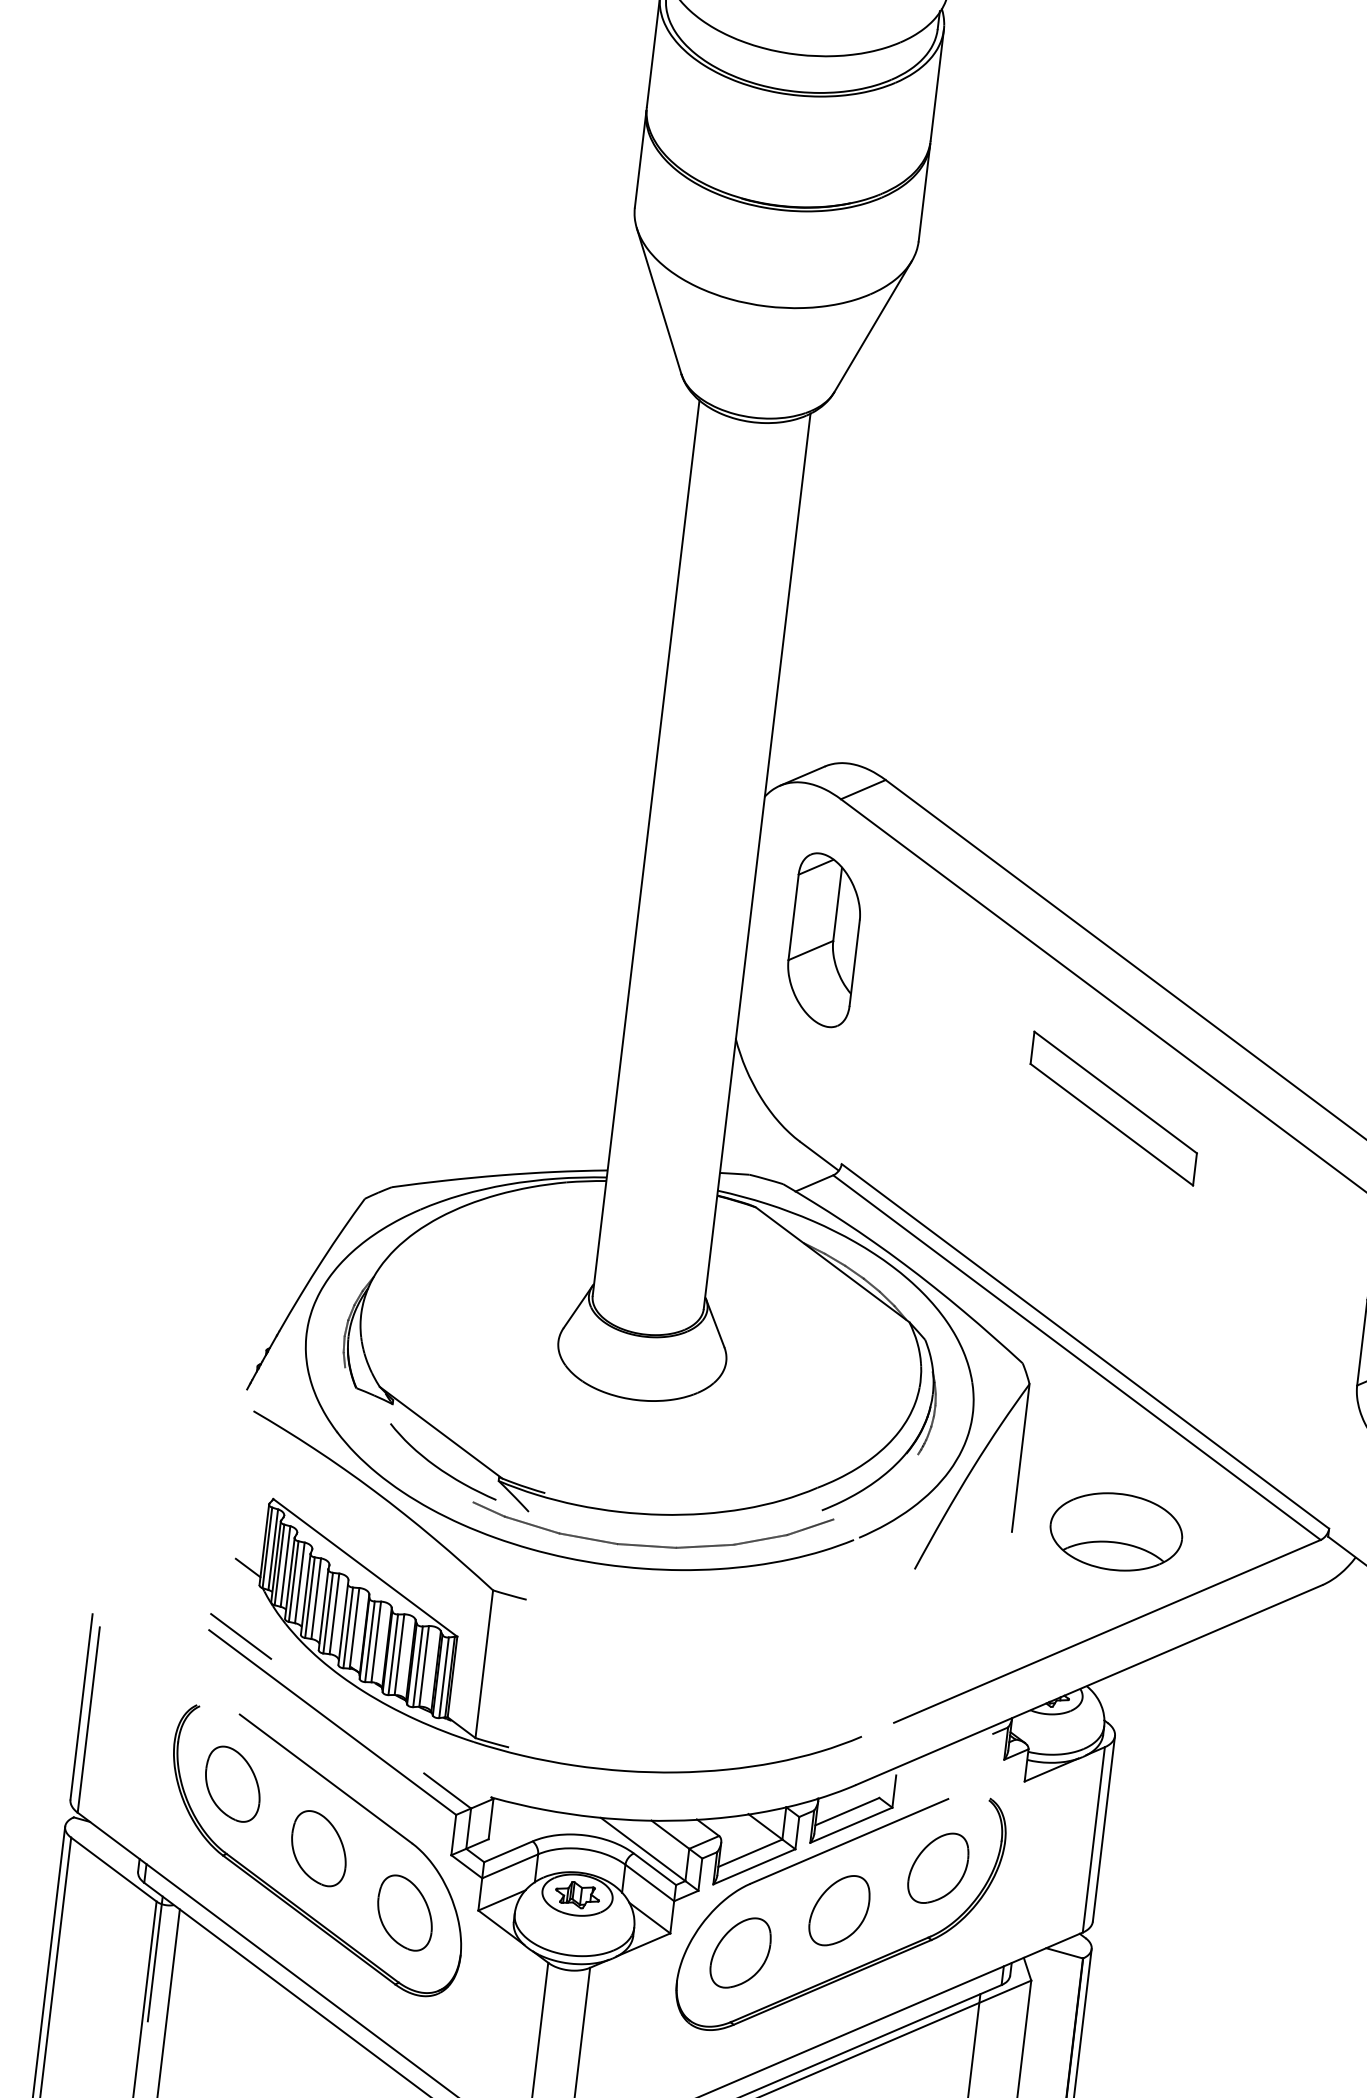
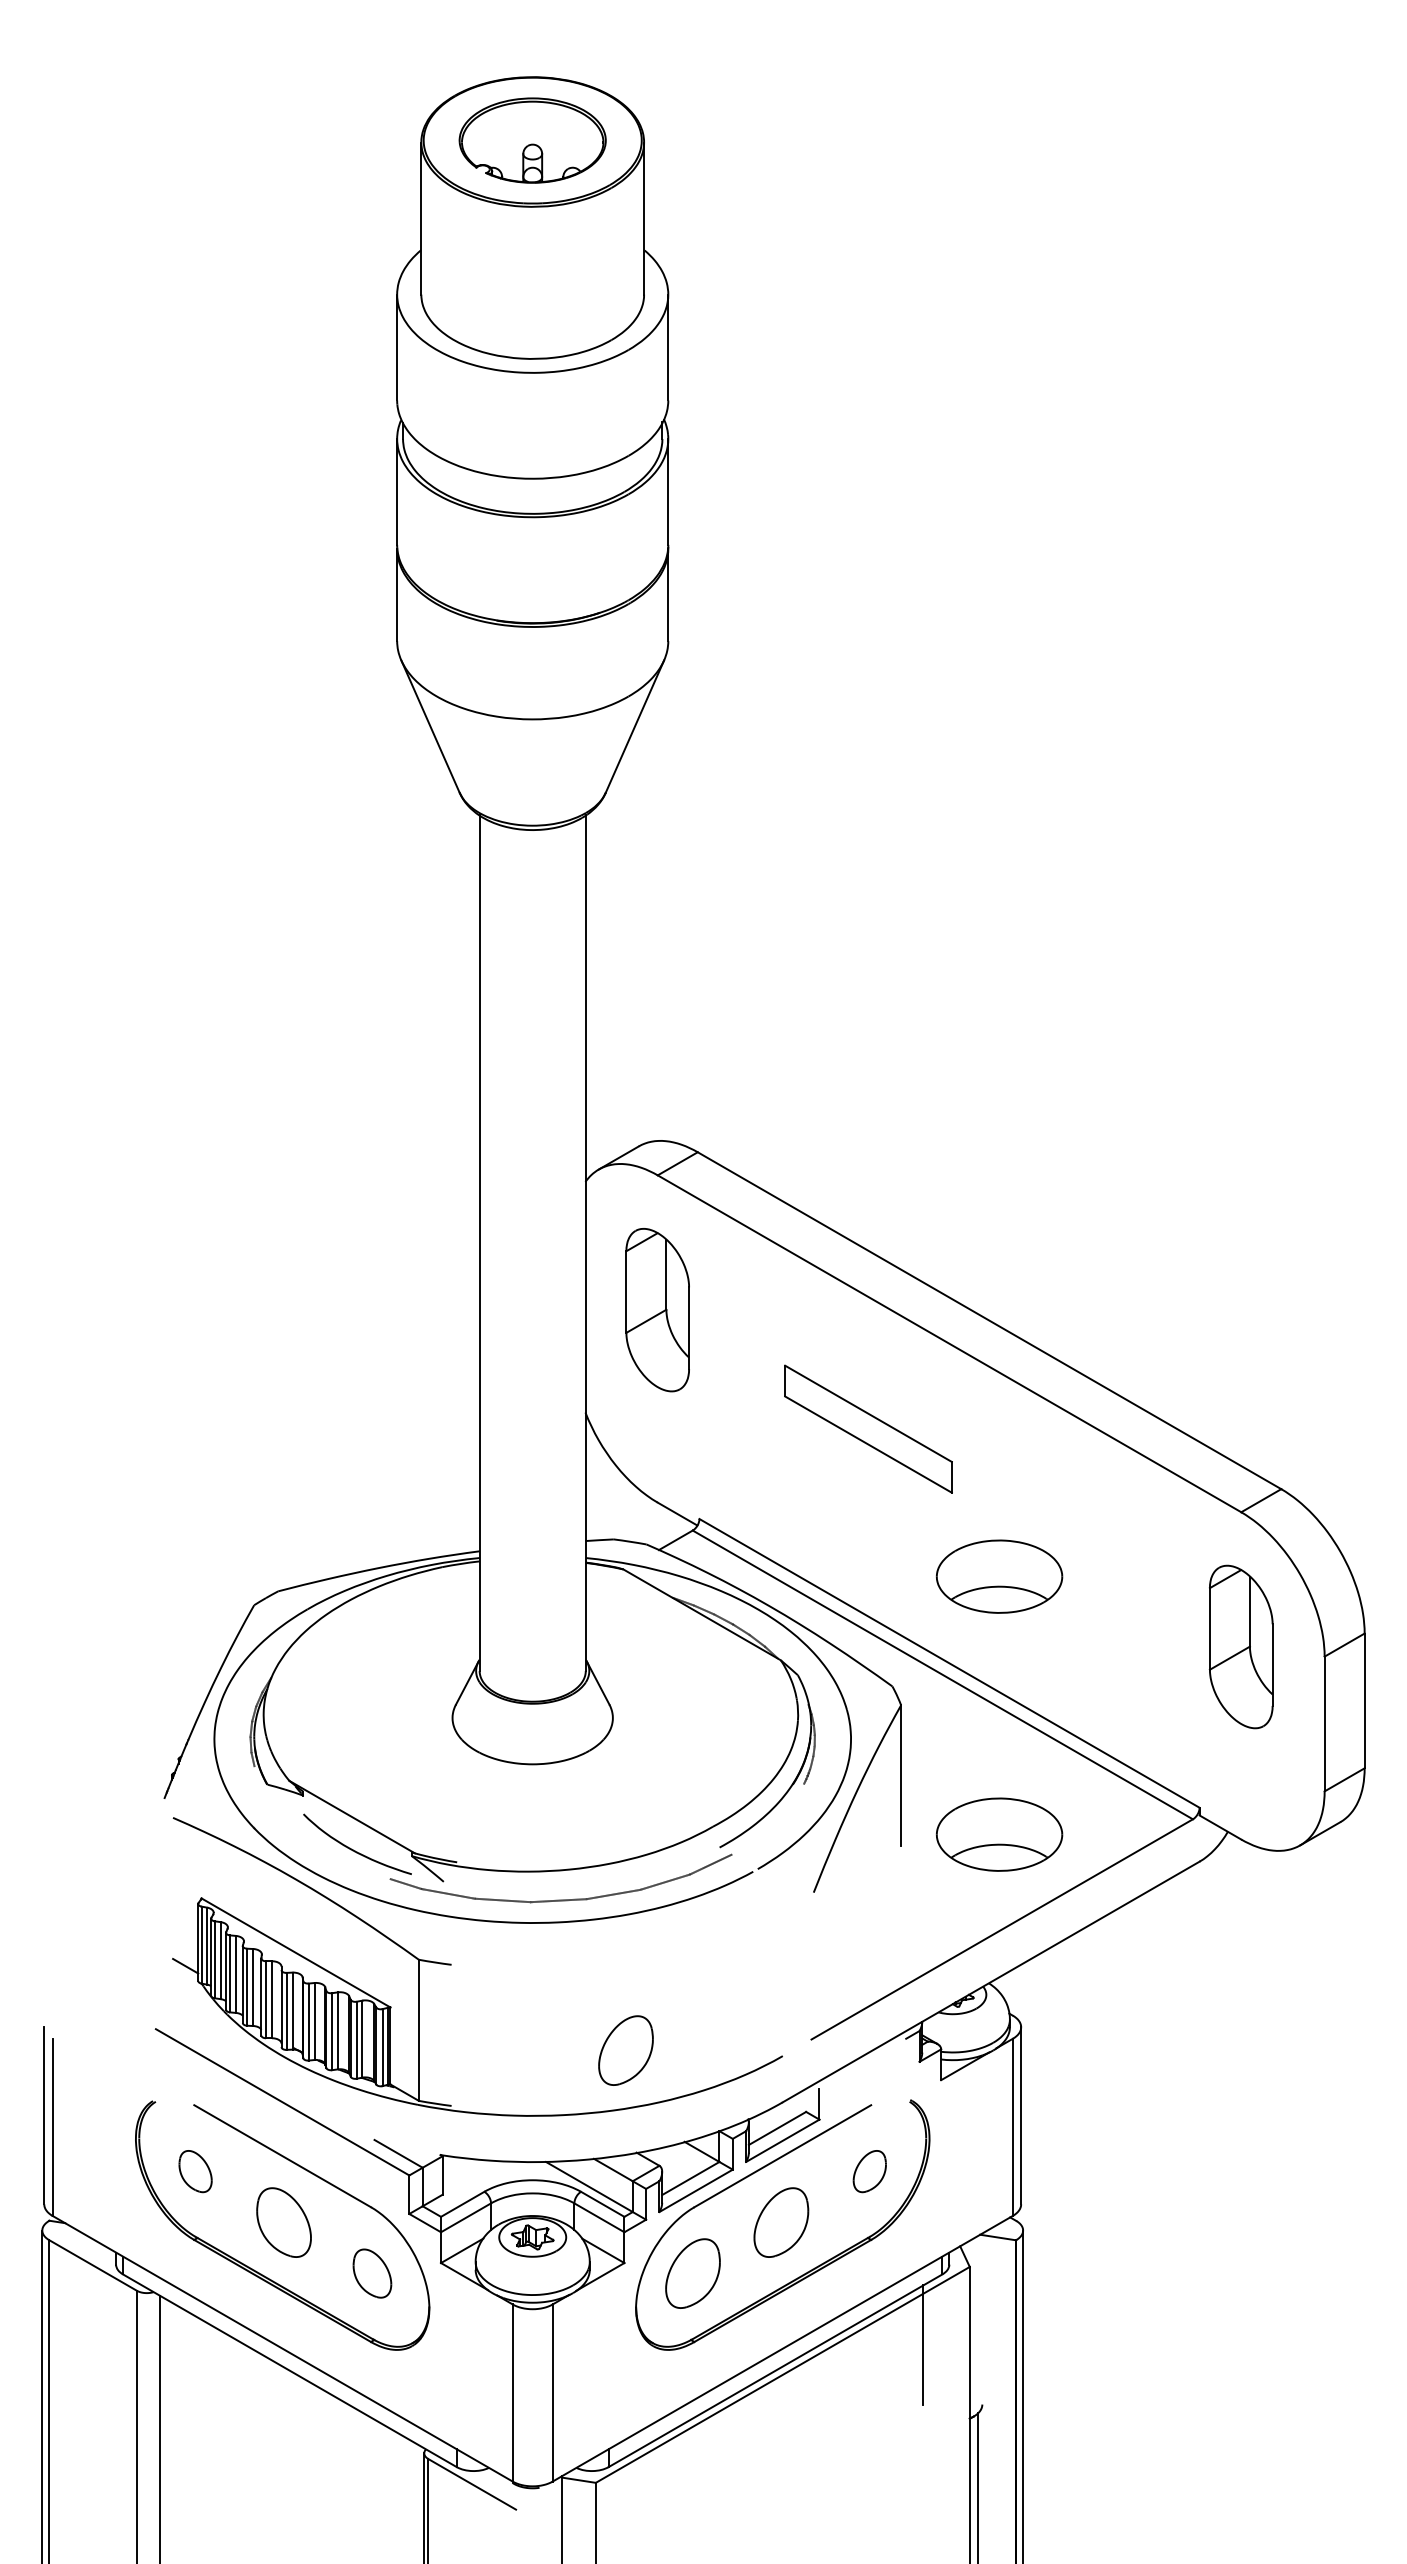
part: (1113, 1107) -> (868, 1428), moved
part: (1148, 1261) -> (999, 1576), added
line: (240, 1636) -> (186, 2031), removed
part: (697, 1711) -> (625, 2050), added
part: (232, 1784) -> (195, 2171), size x0.6
part: (938, 1868) -> (869, 2171), size x0.6
part: (405, 1912) -> (372, 2273), size x0.7
line: (155, 1958) -> (142, 2344), removed

